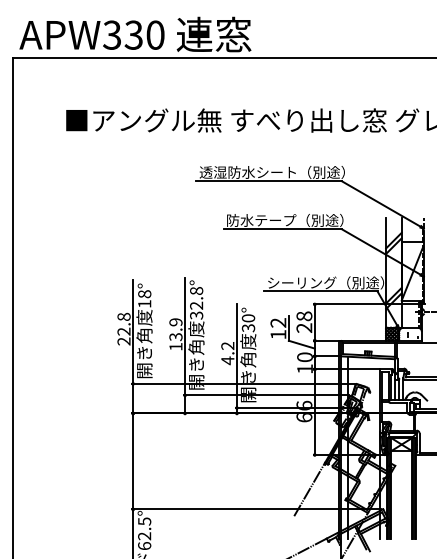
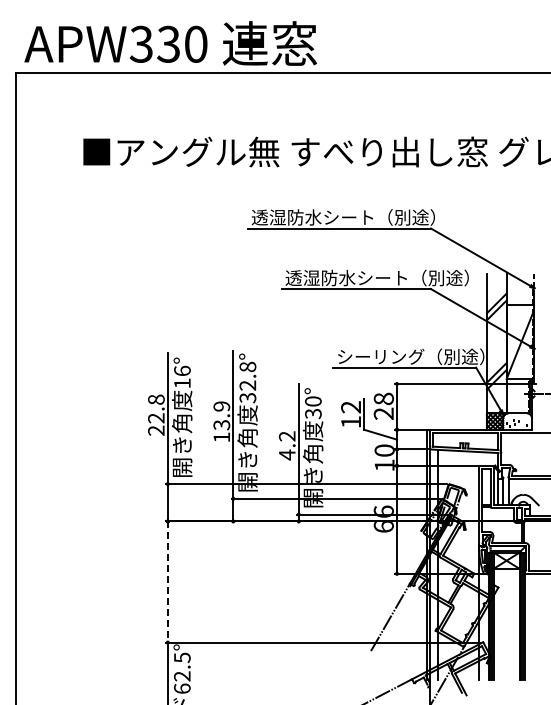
text: (298, 220) -> (376, 277), 防水テープ（別途） -> 透湿防水シート（別途）
text: (144, 293) -> (182, 370), 18° -> 16°
line: (132, 461) -> (167, 582), solid -> dashed

